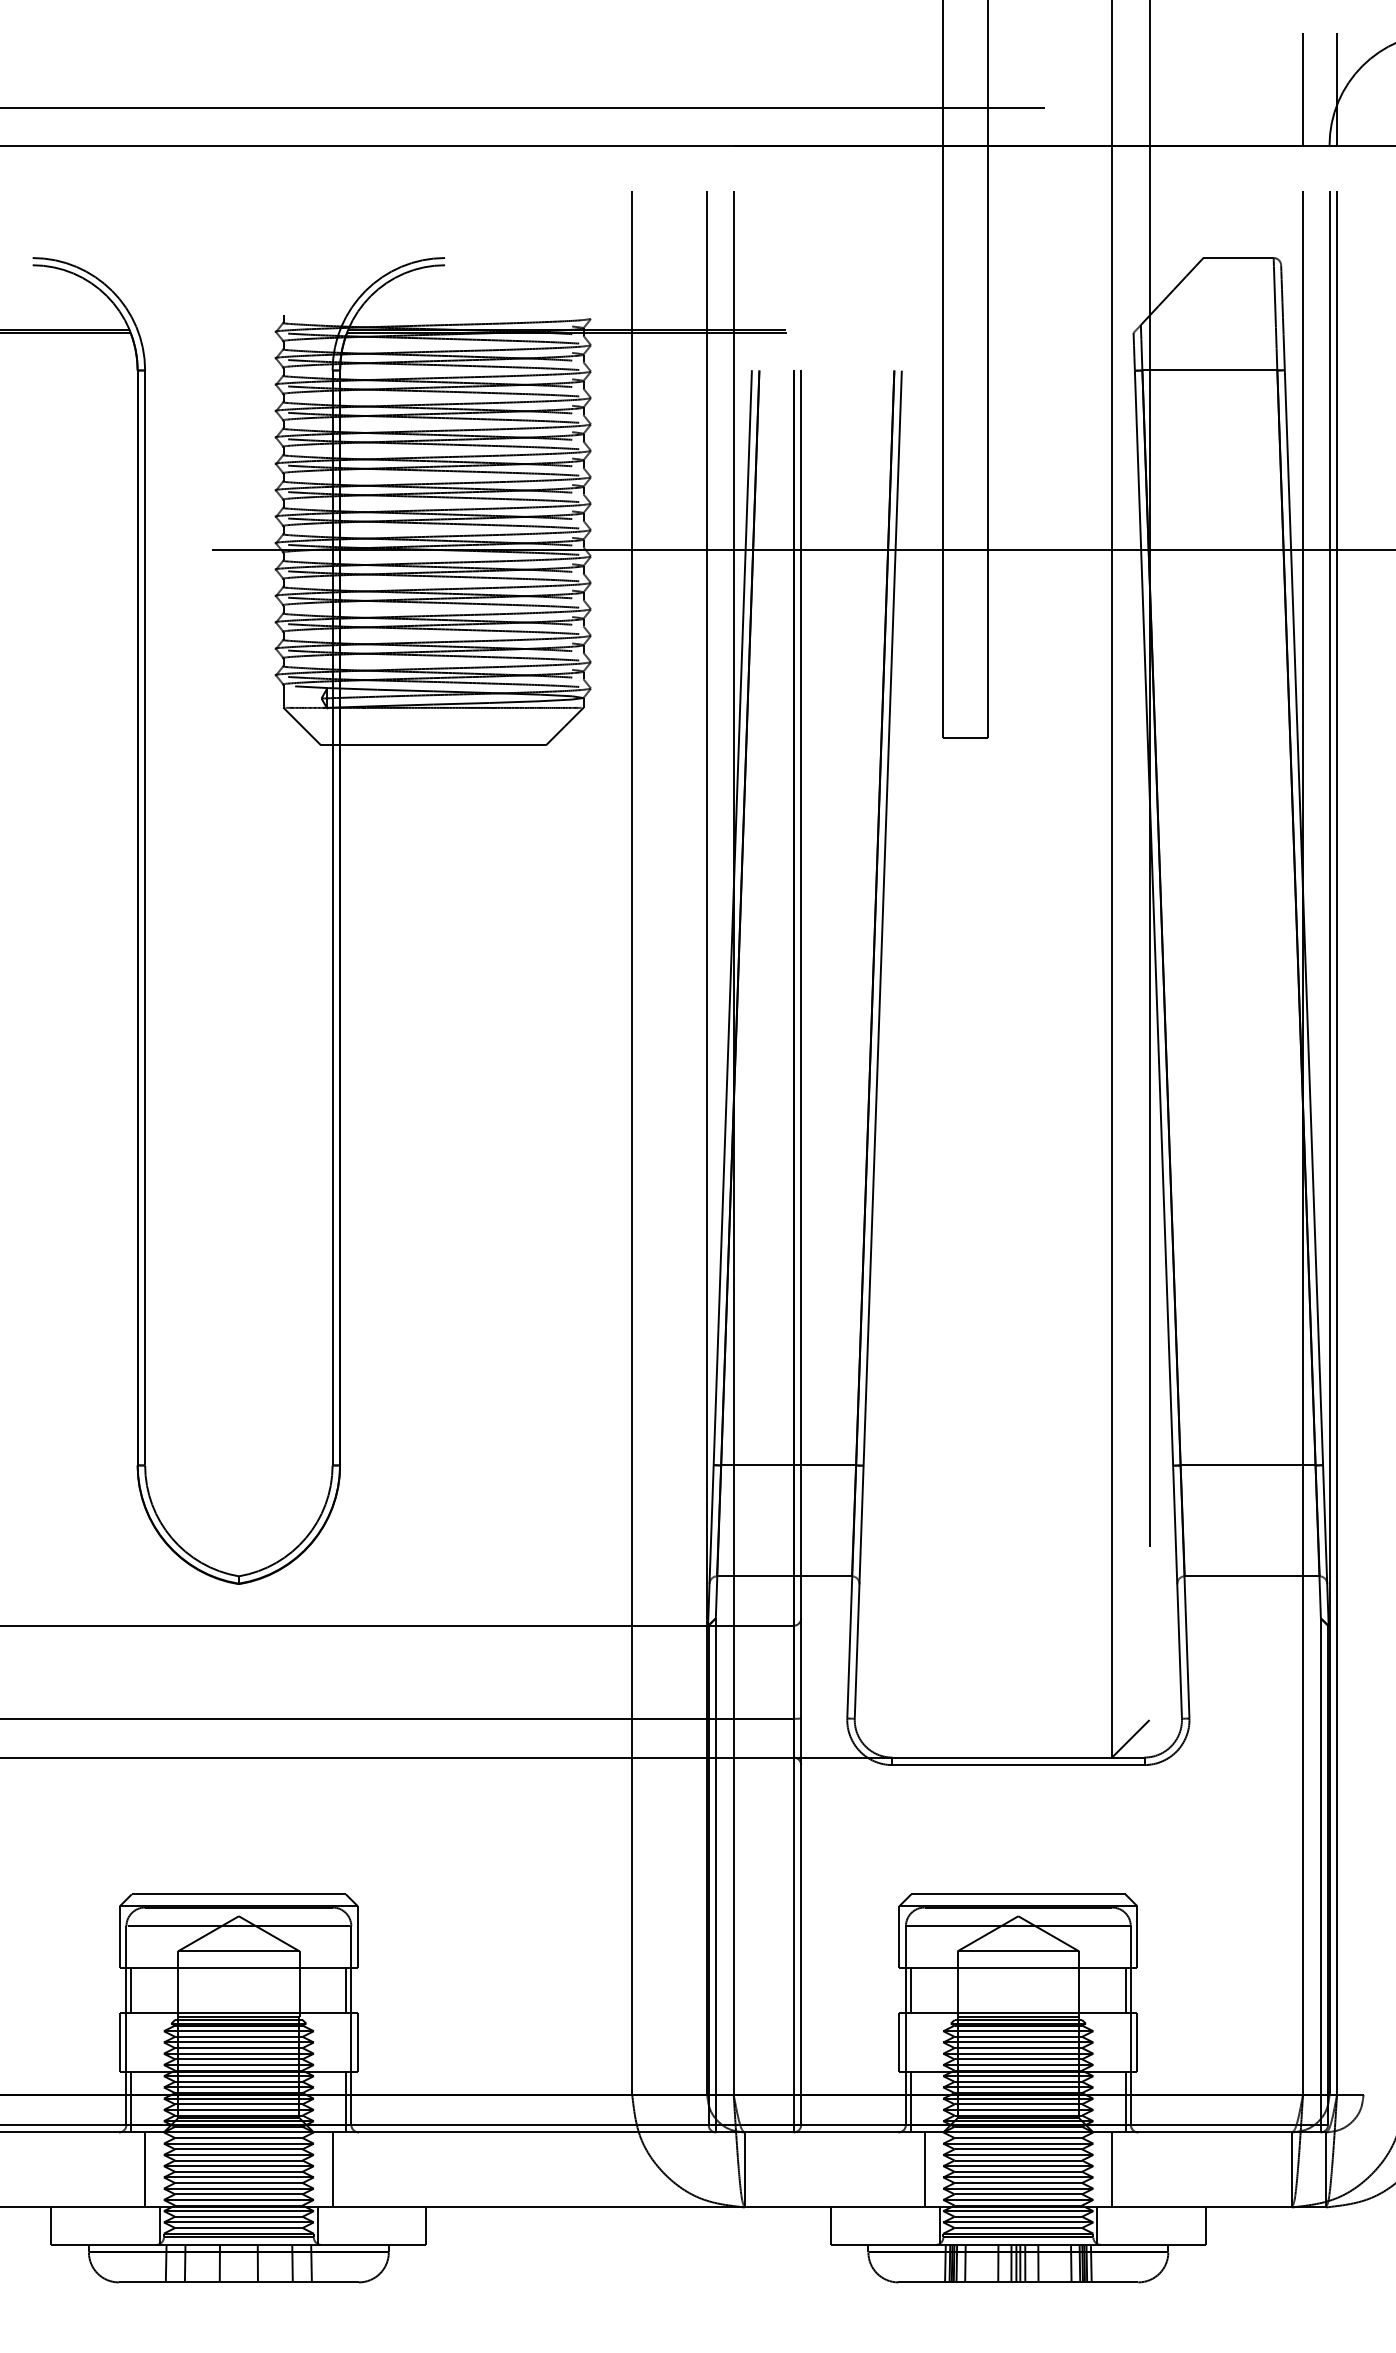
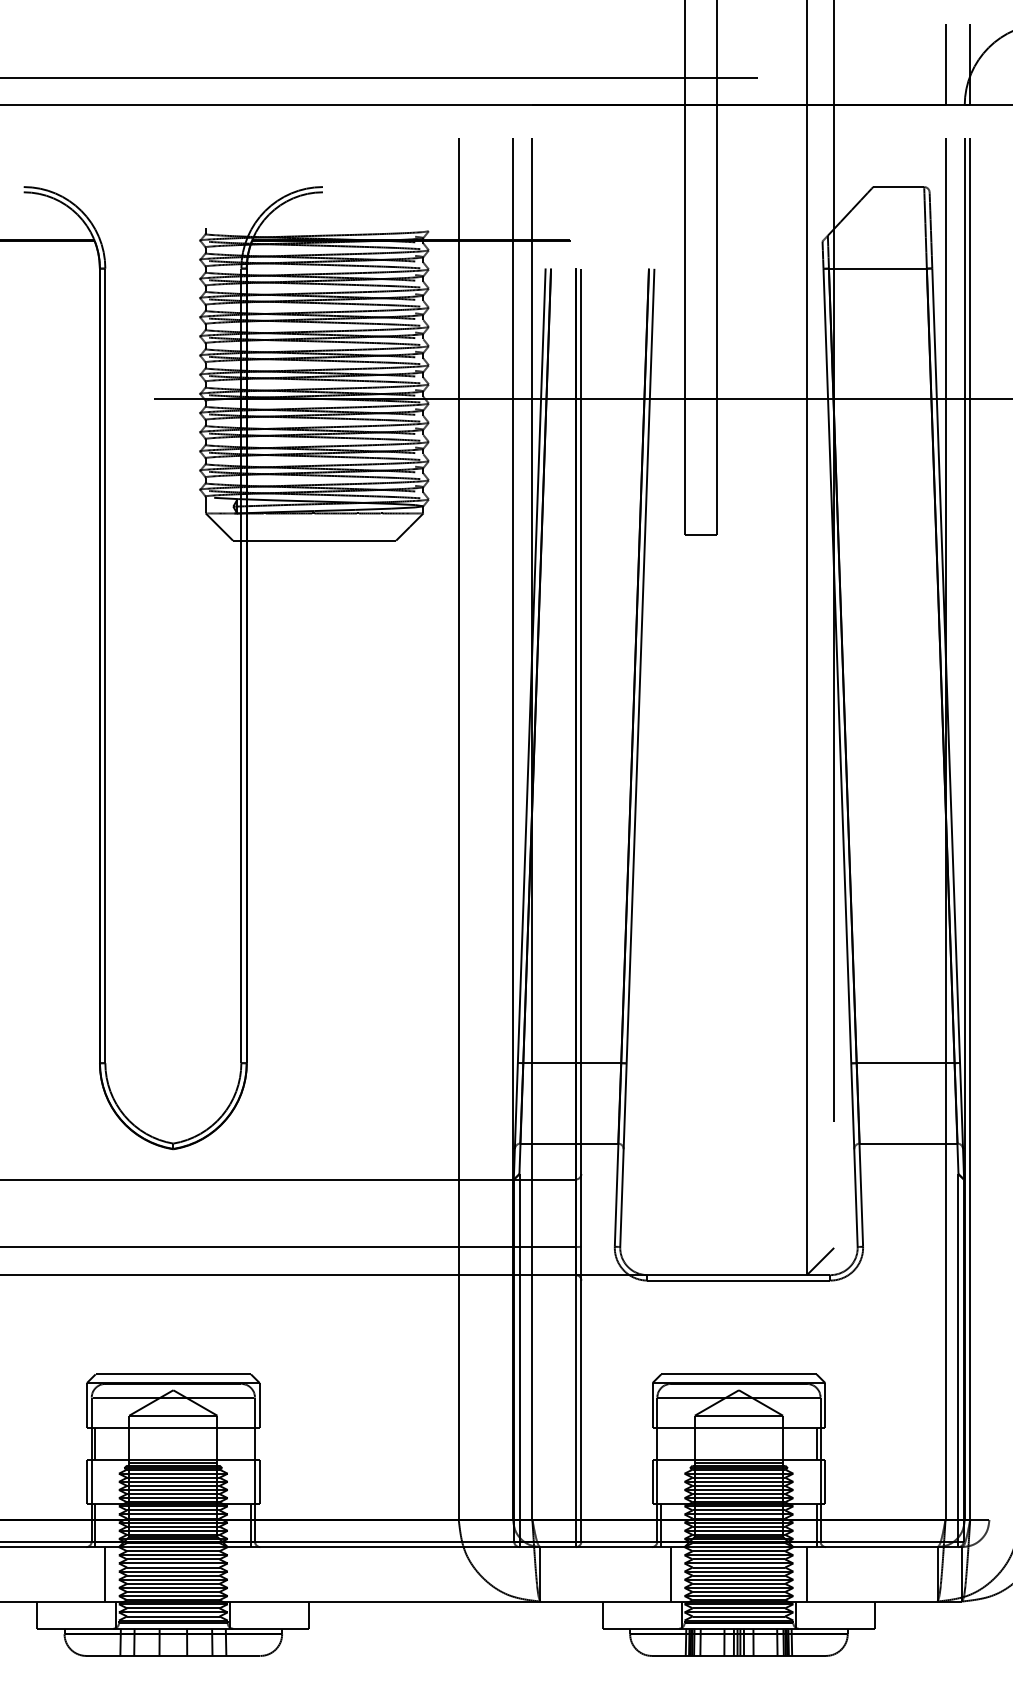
line: (346, 1989) -> (251, 1443), removed
line: (910, 1989) -> (660, 1443), removed
line: (332, 2169) -> (241, 1574), removed

